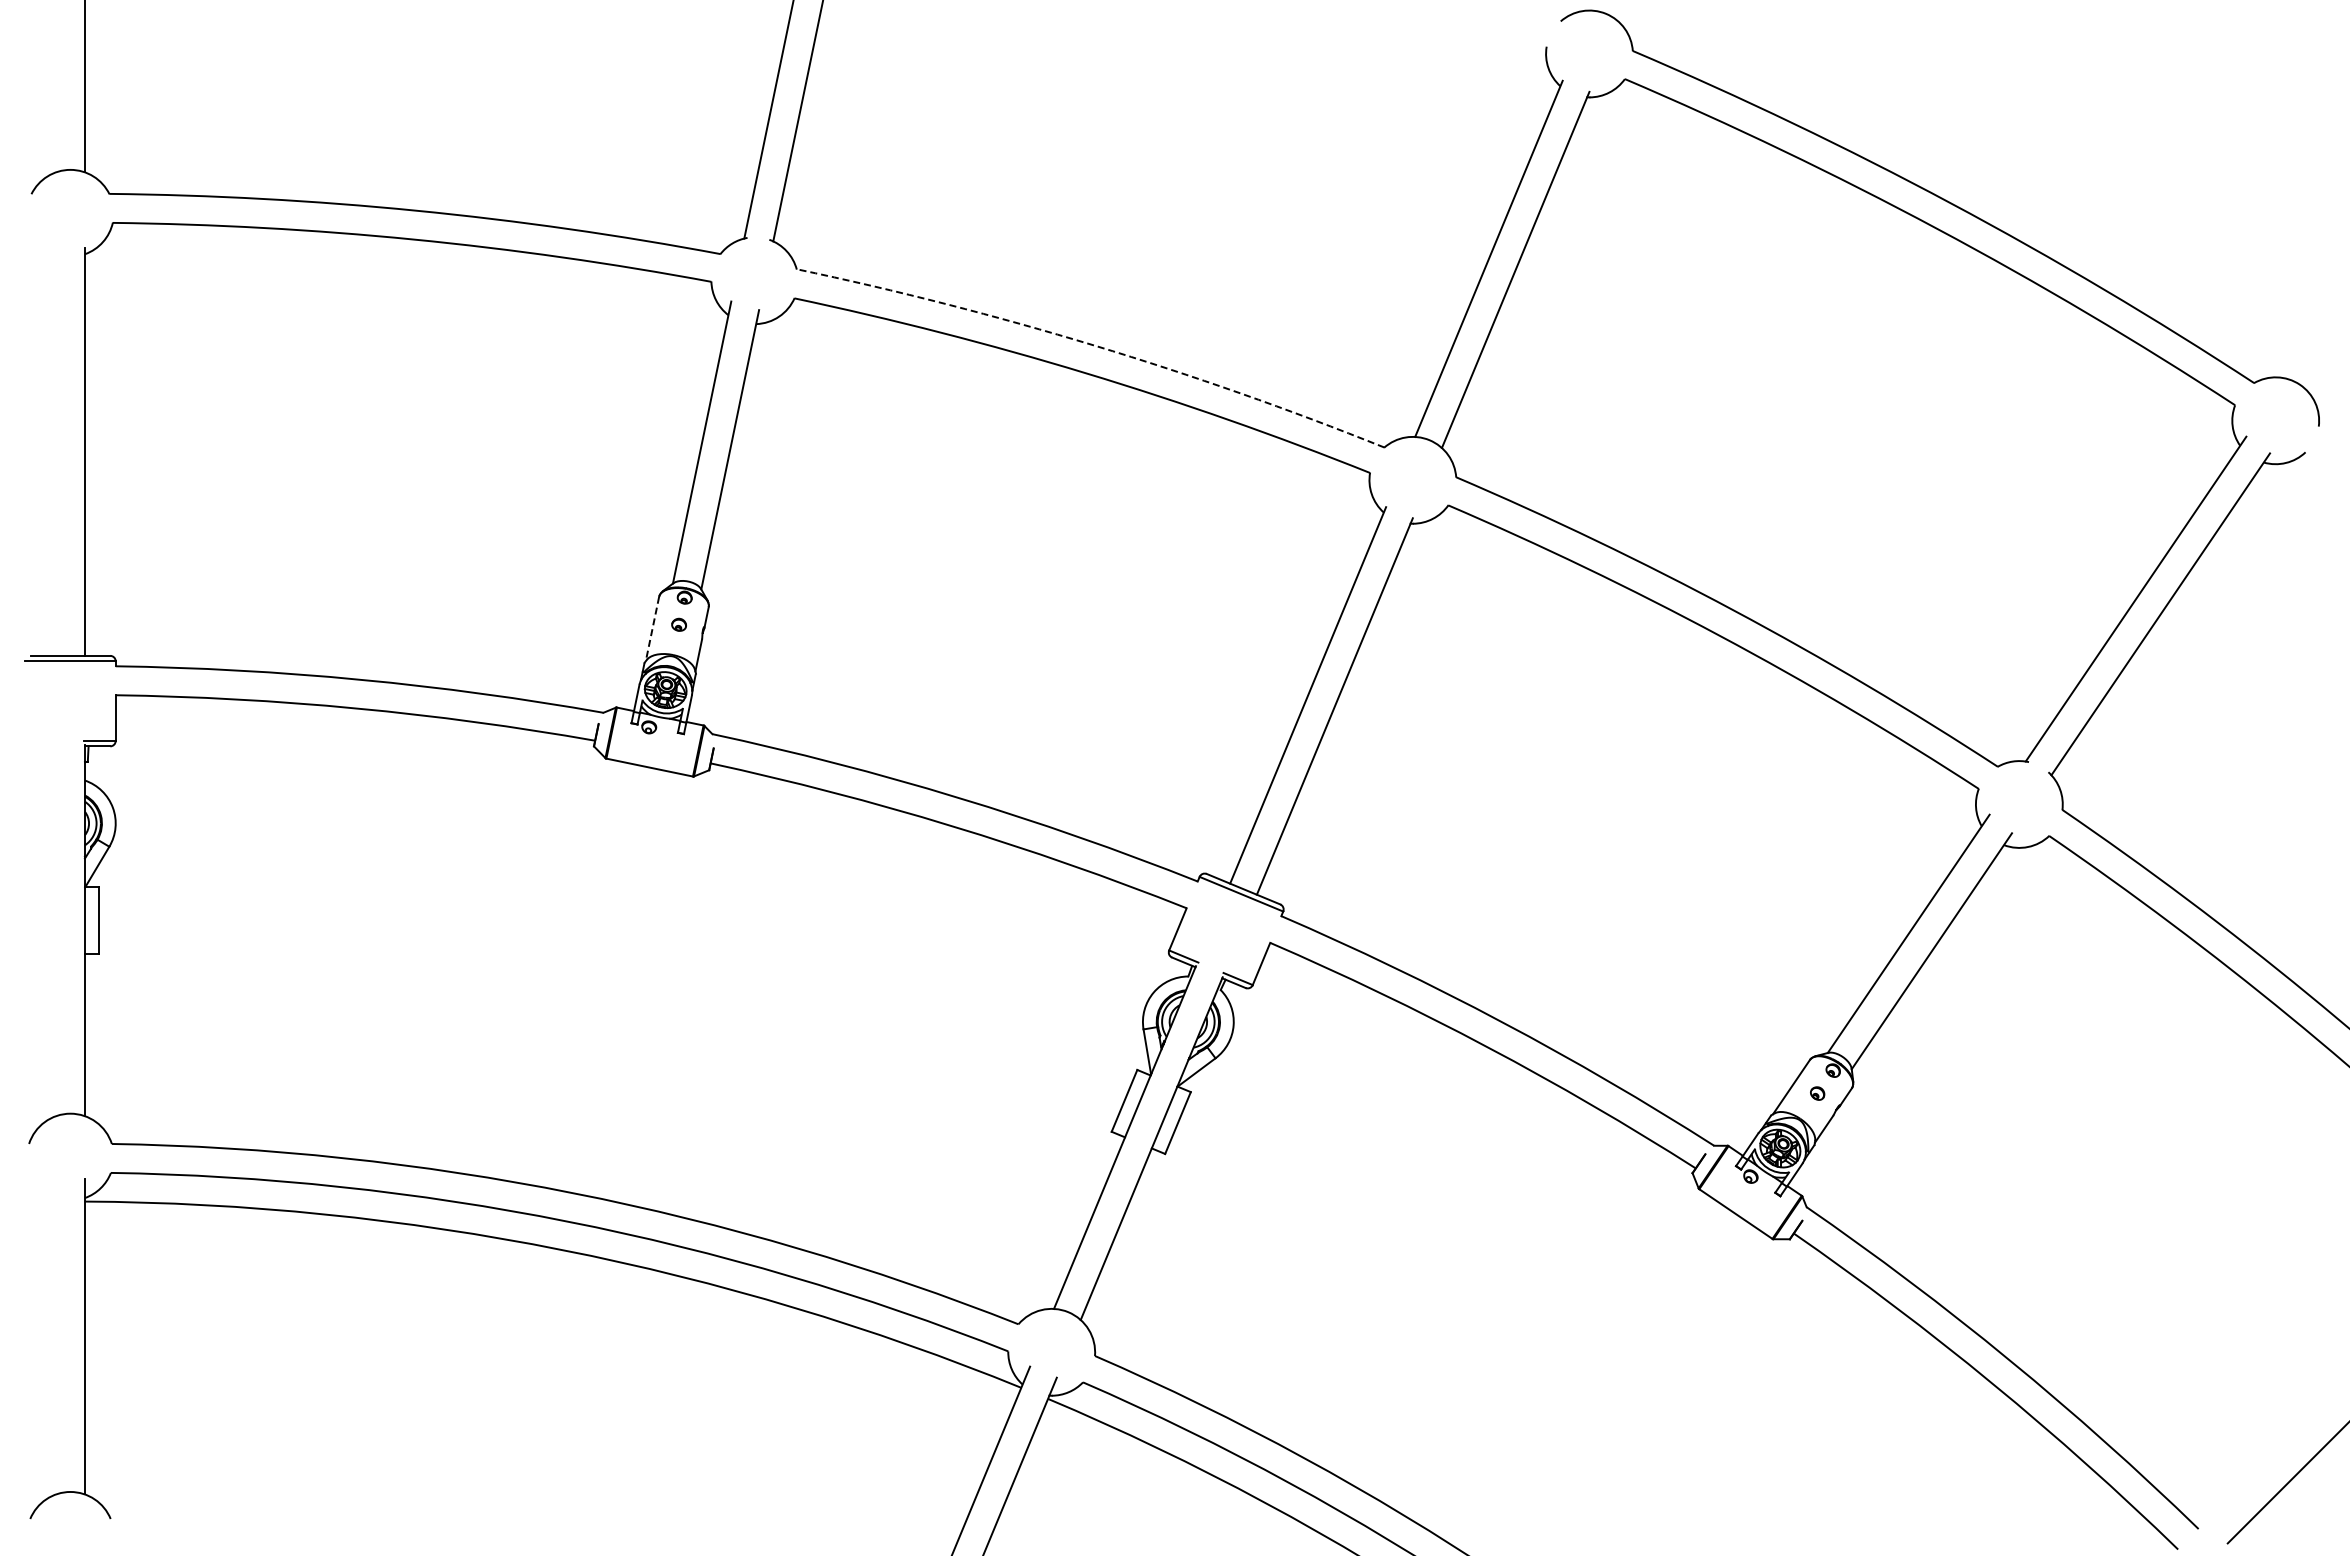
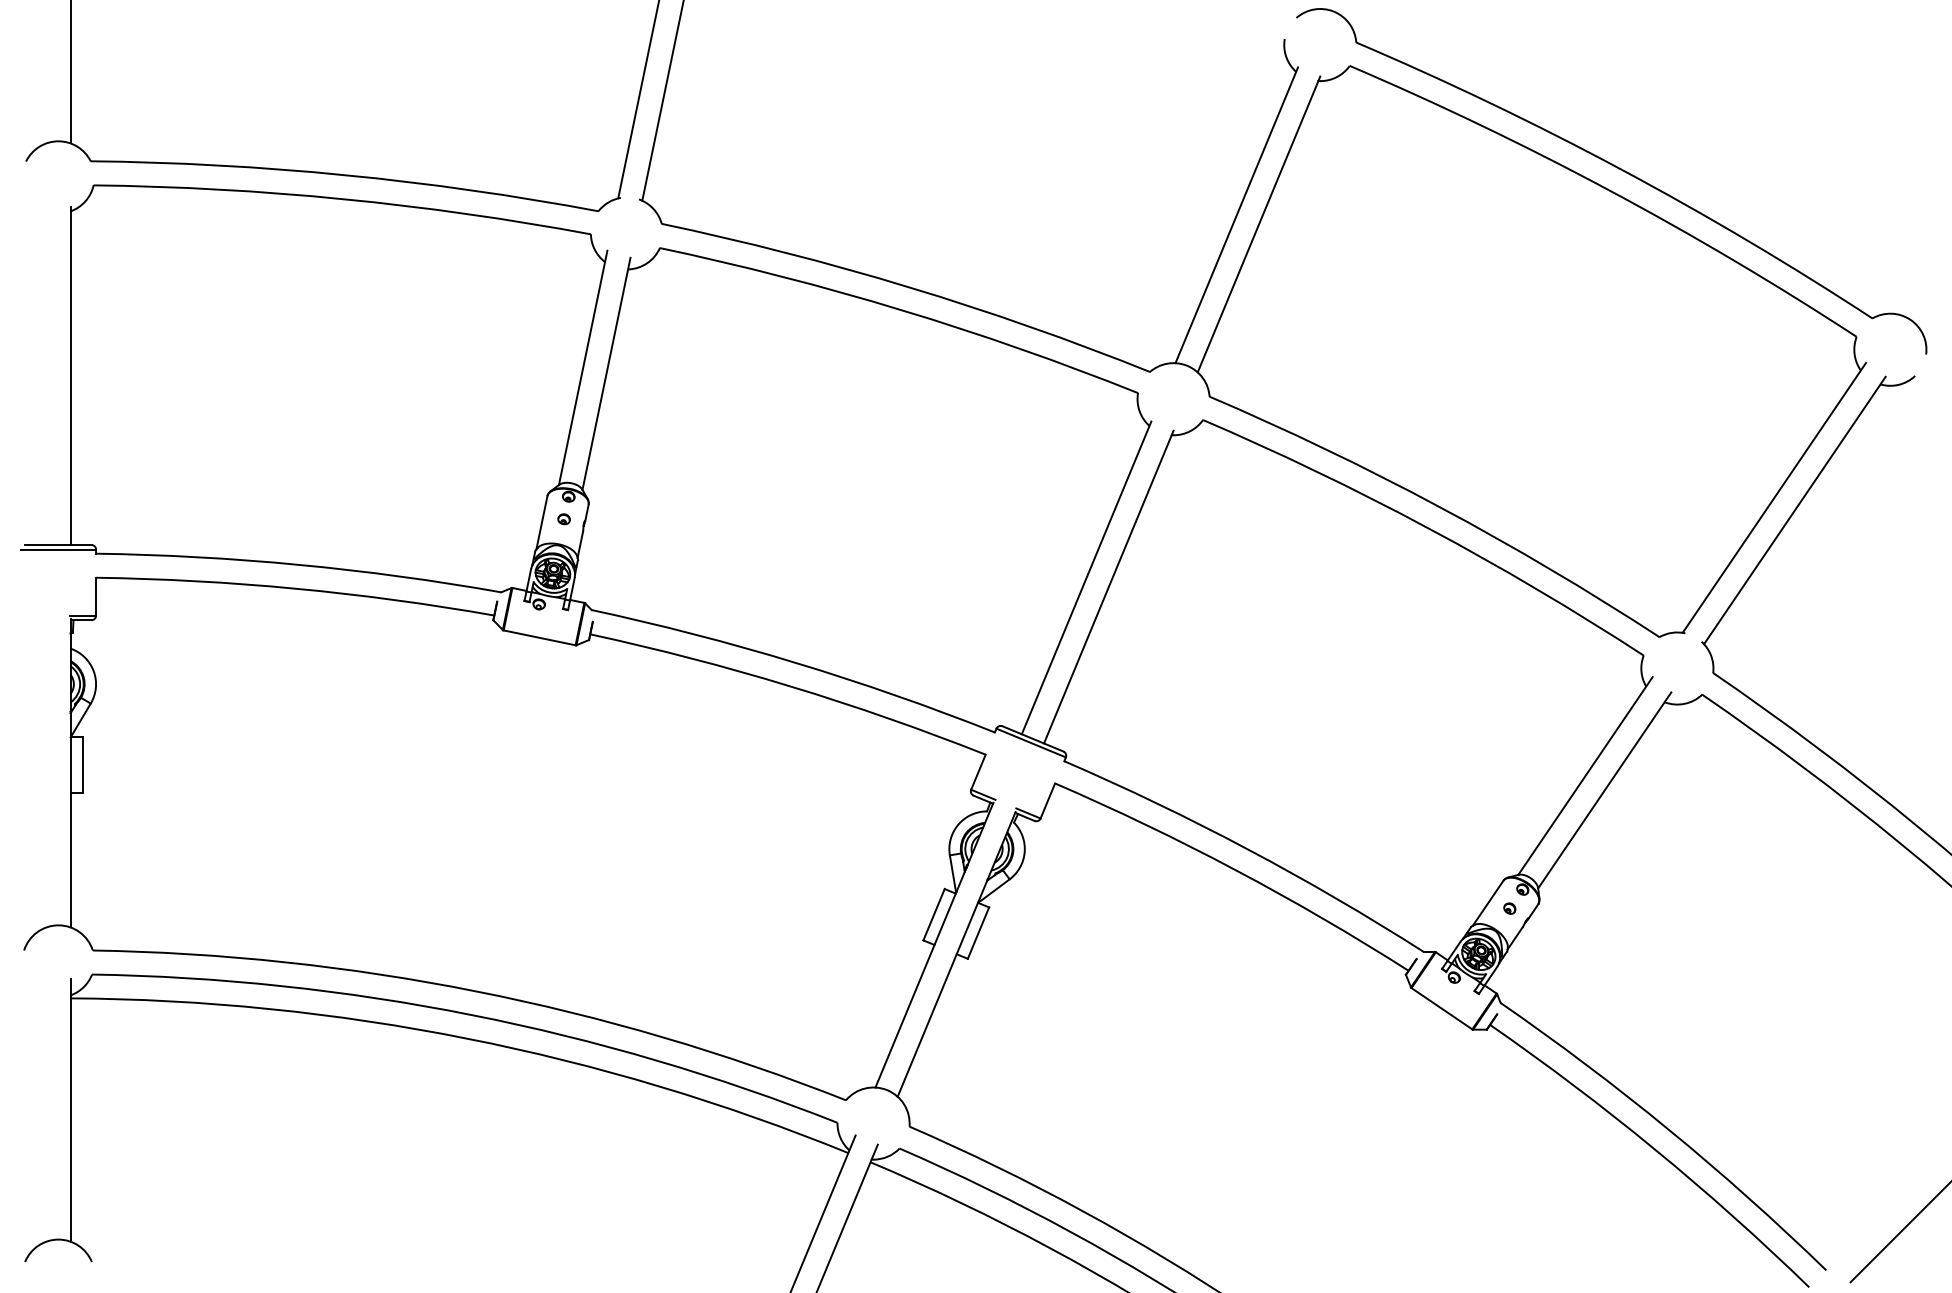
arc: (1094, 345) -> (909, 287), dashed -> solid
line: (652, 629) -> (541, 523), dashed -> solid

